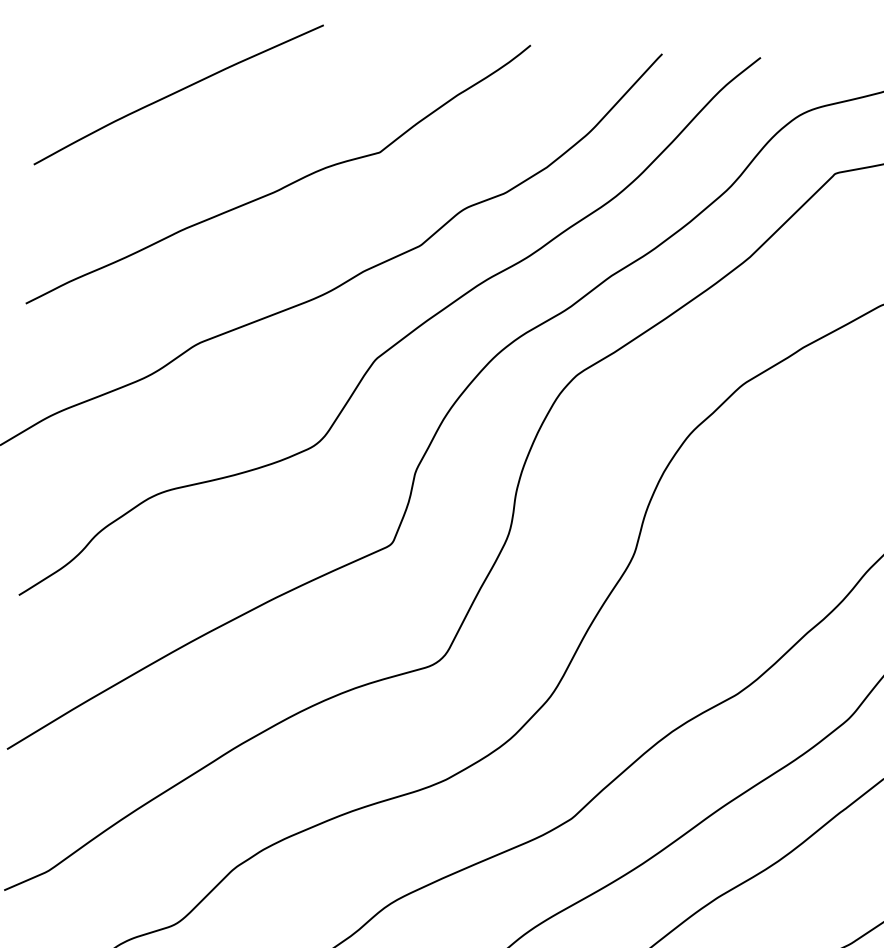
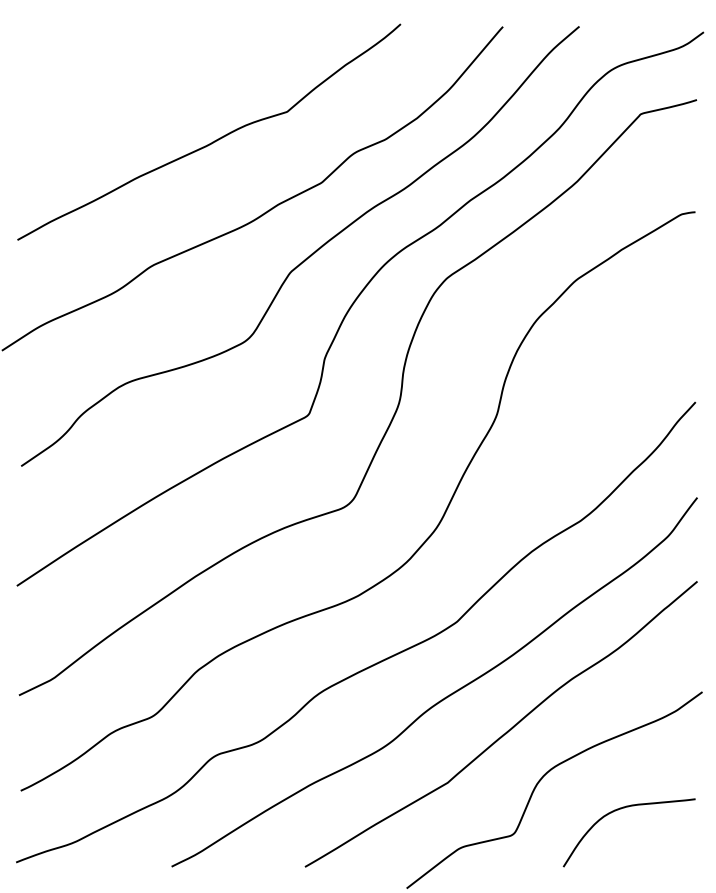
curve: (177, 93) -> (128, 72), removed

